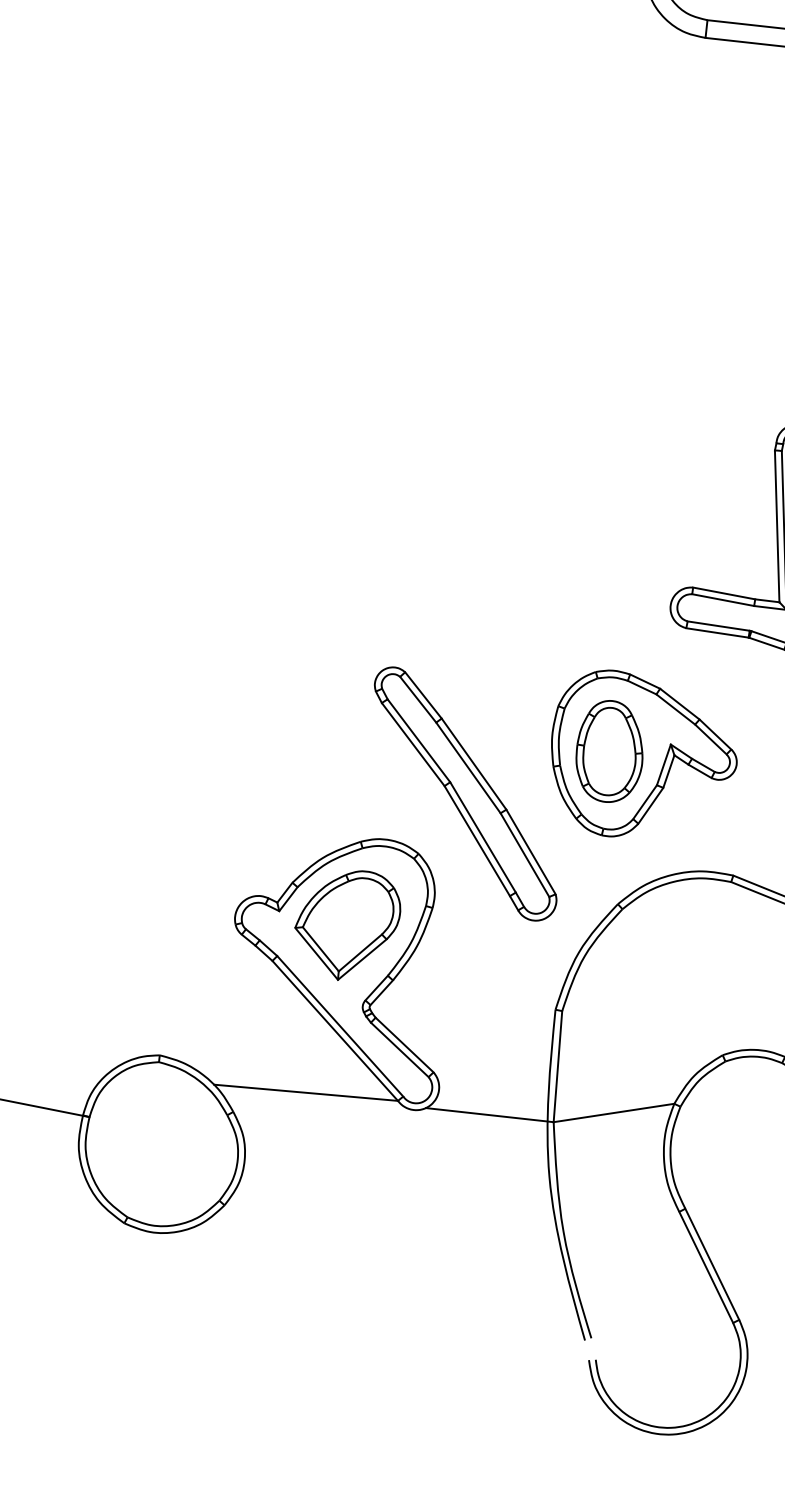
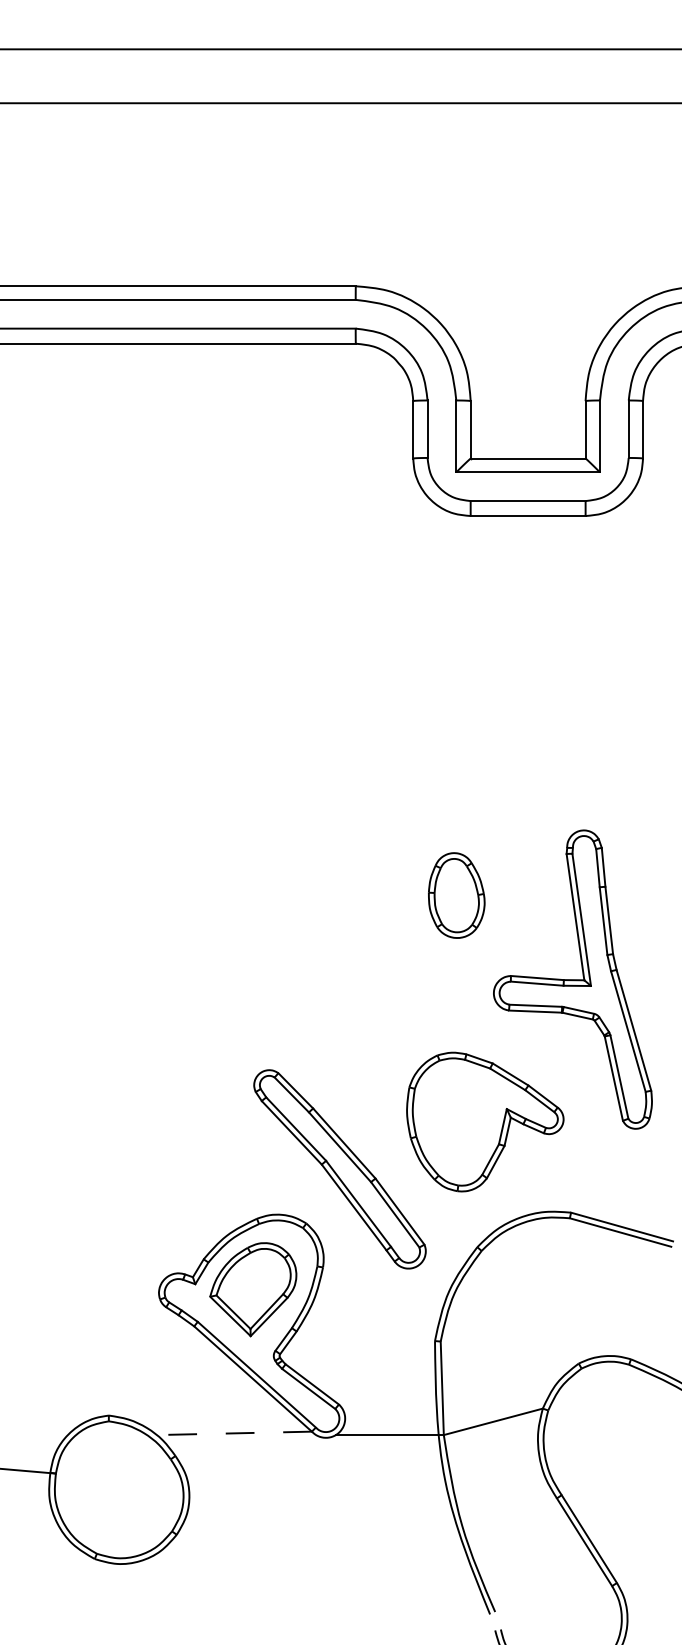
part: (609, 751) -> (456, 895), moved
line: (306, 1092) -> (234, 1433), solid -> dashed

